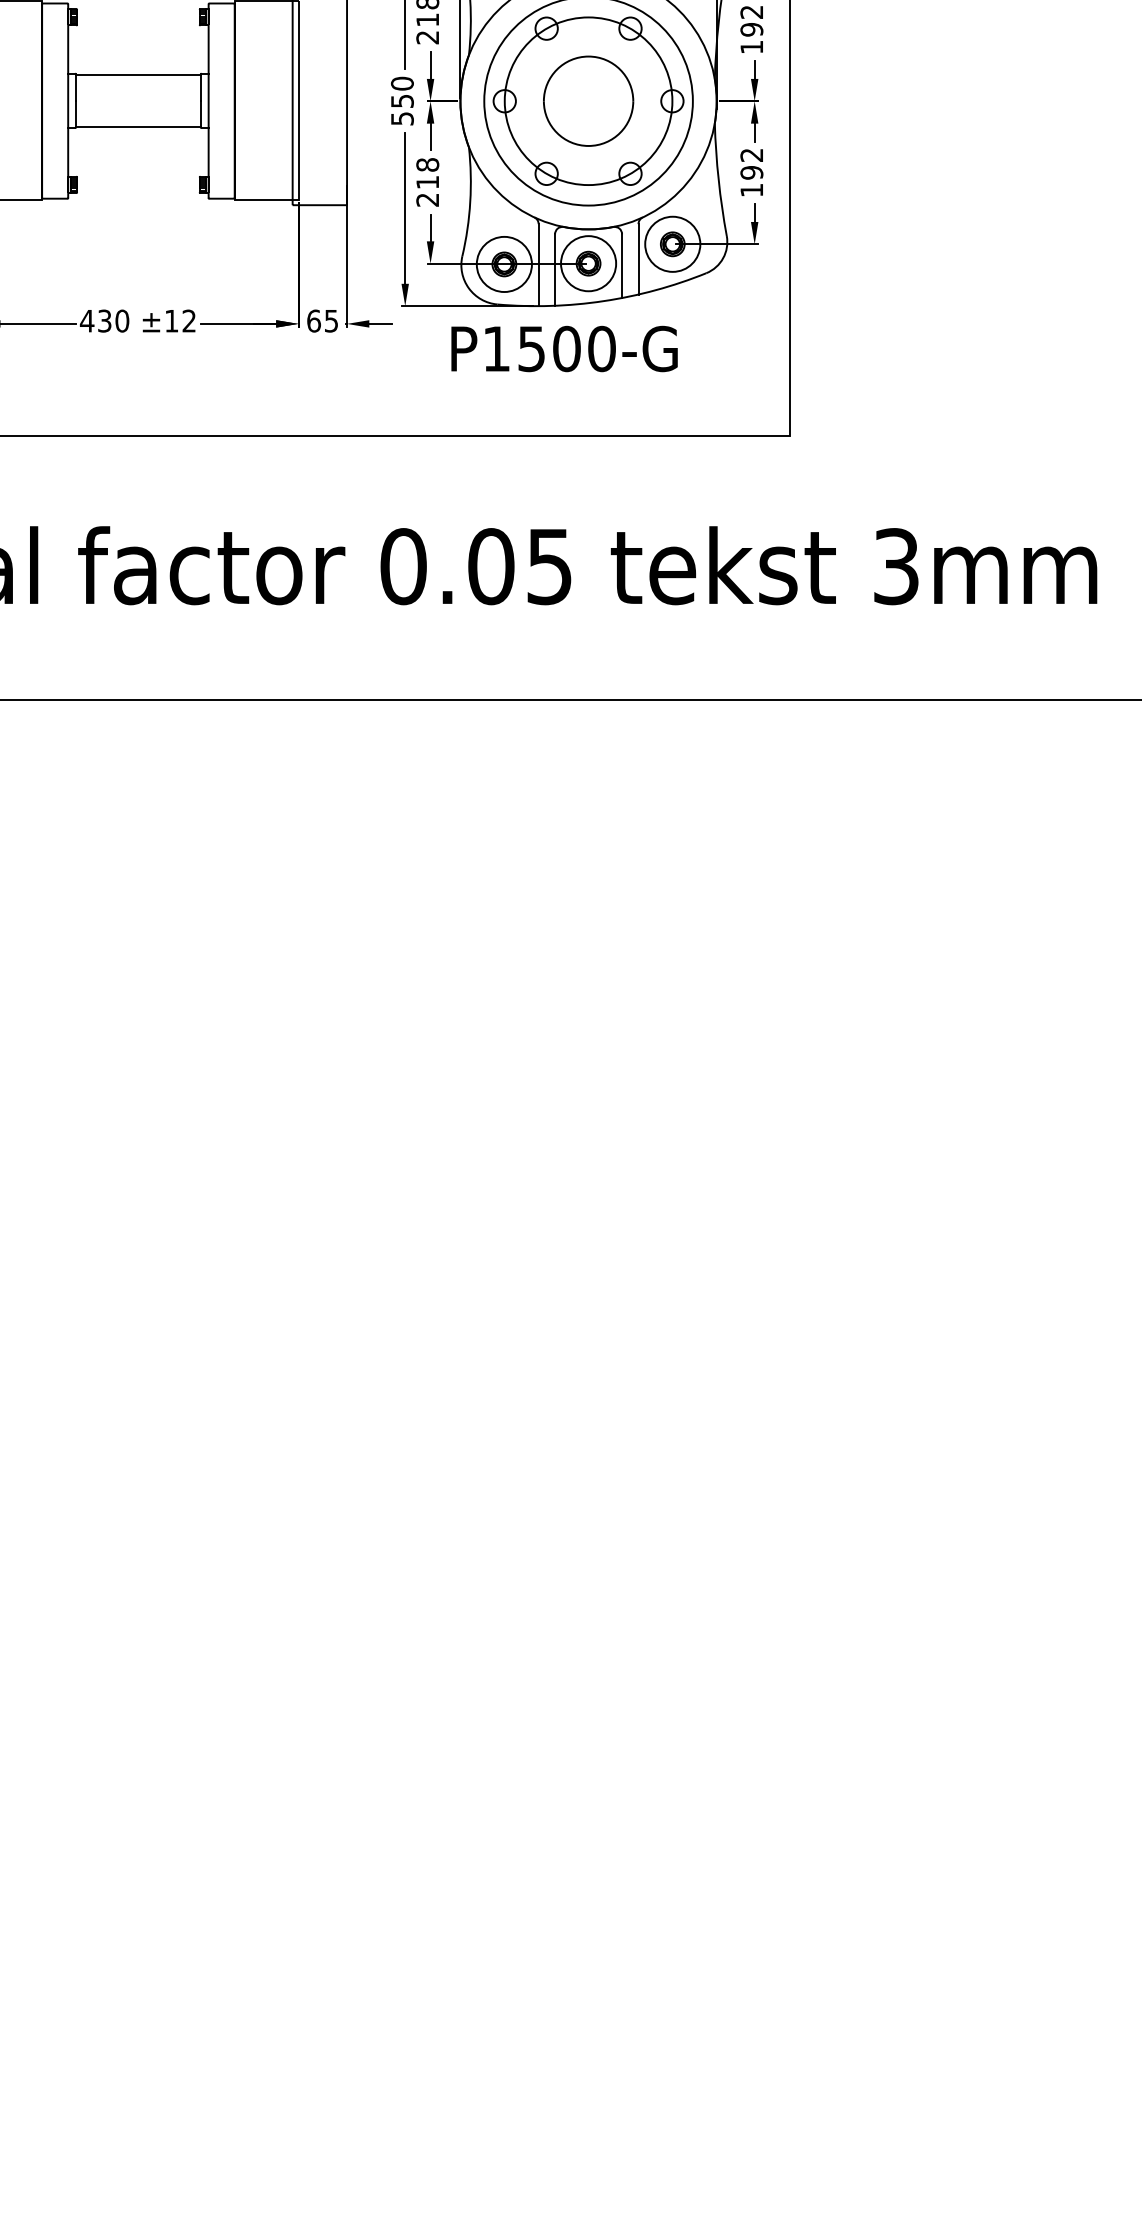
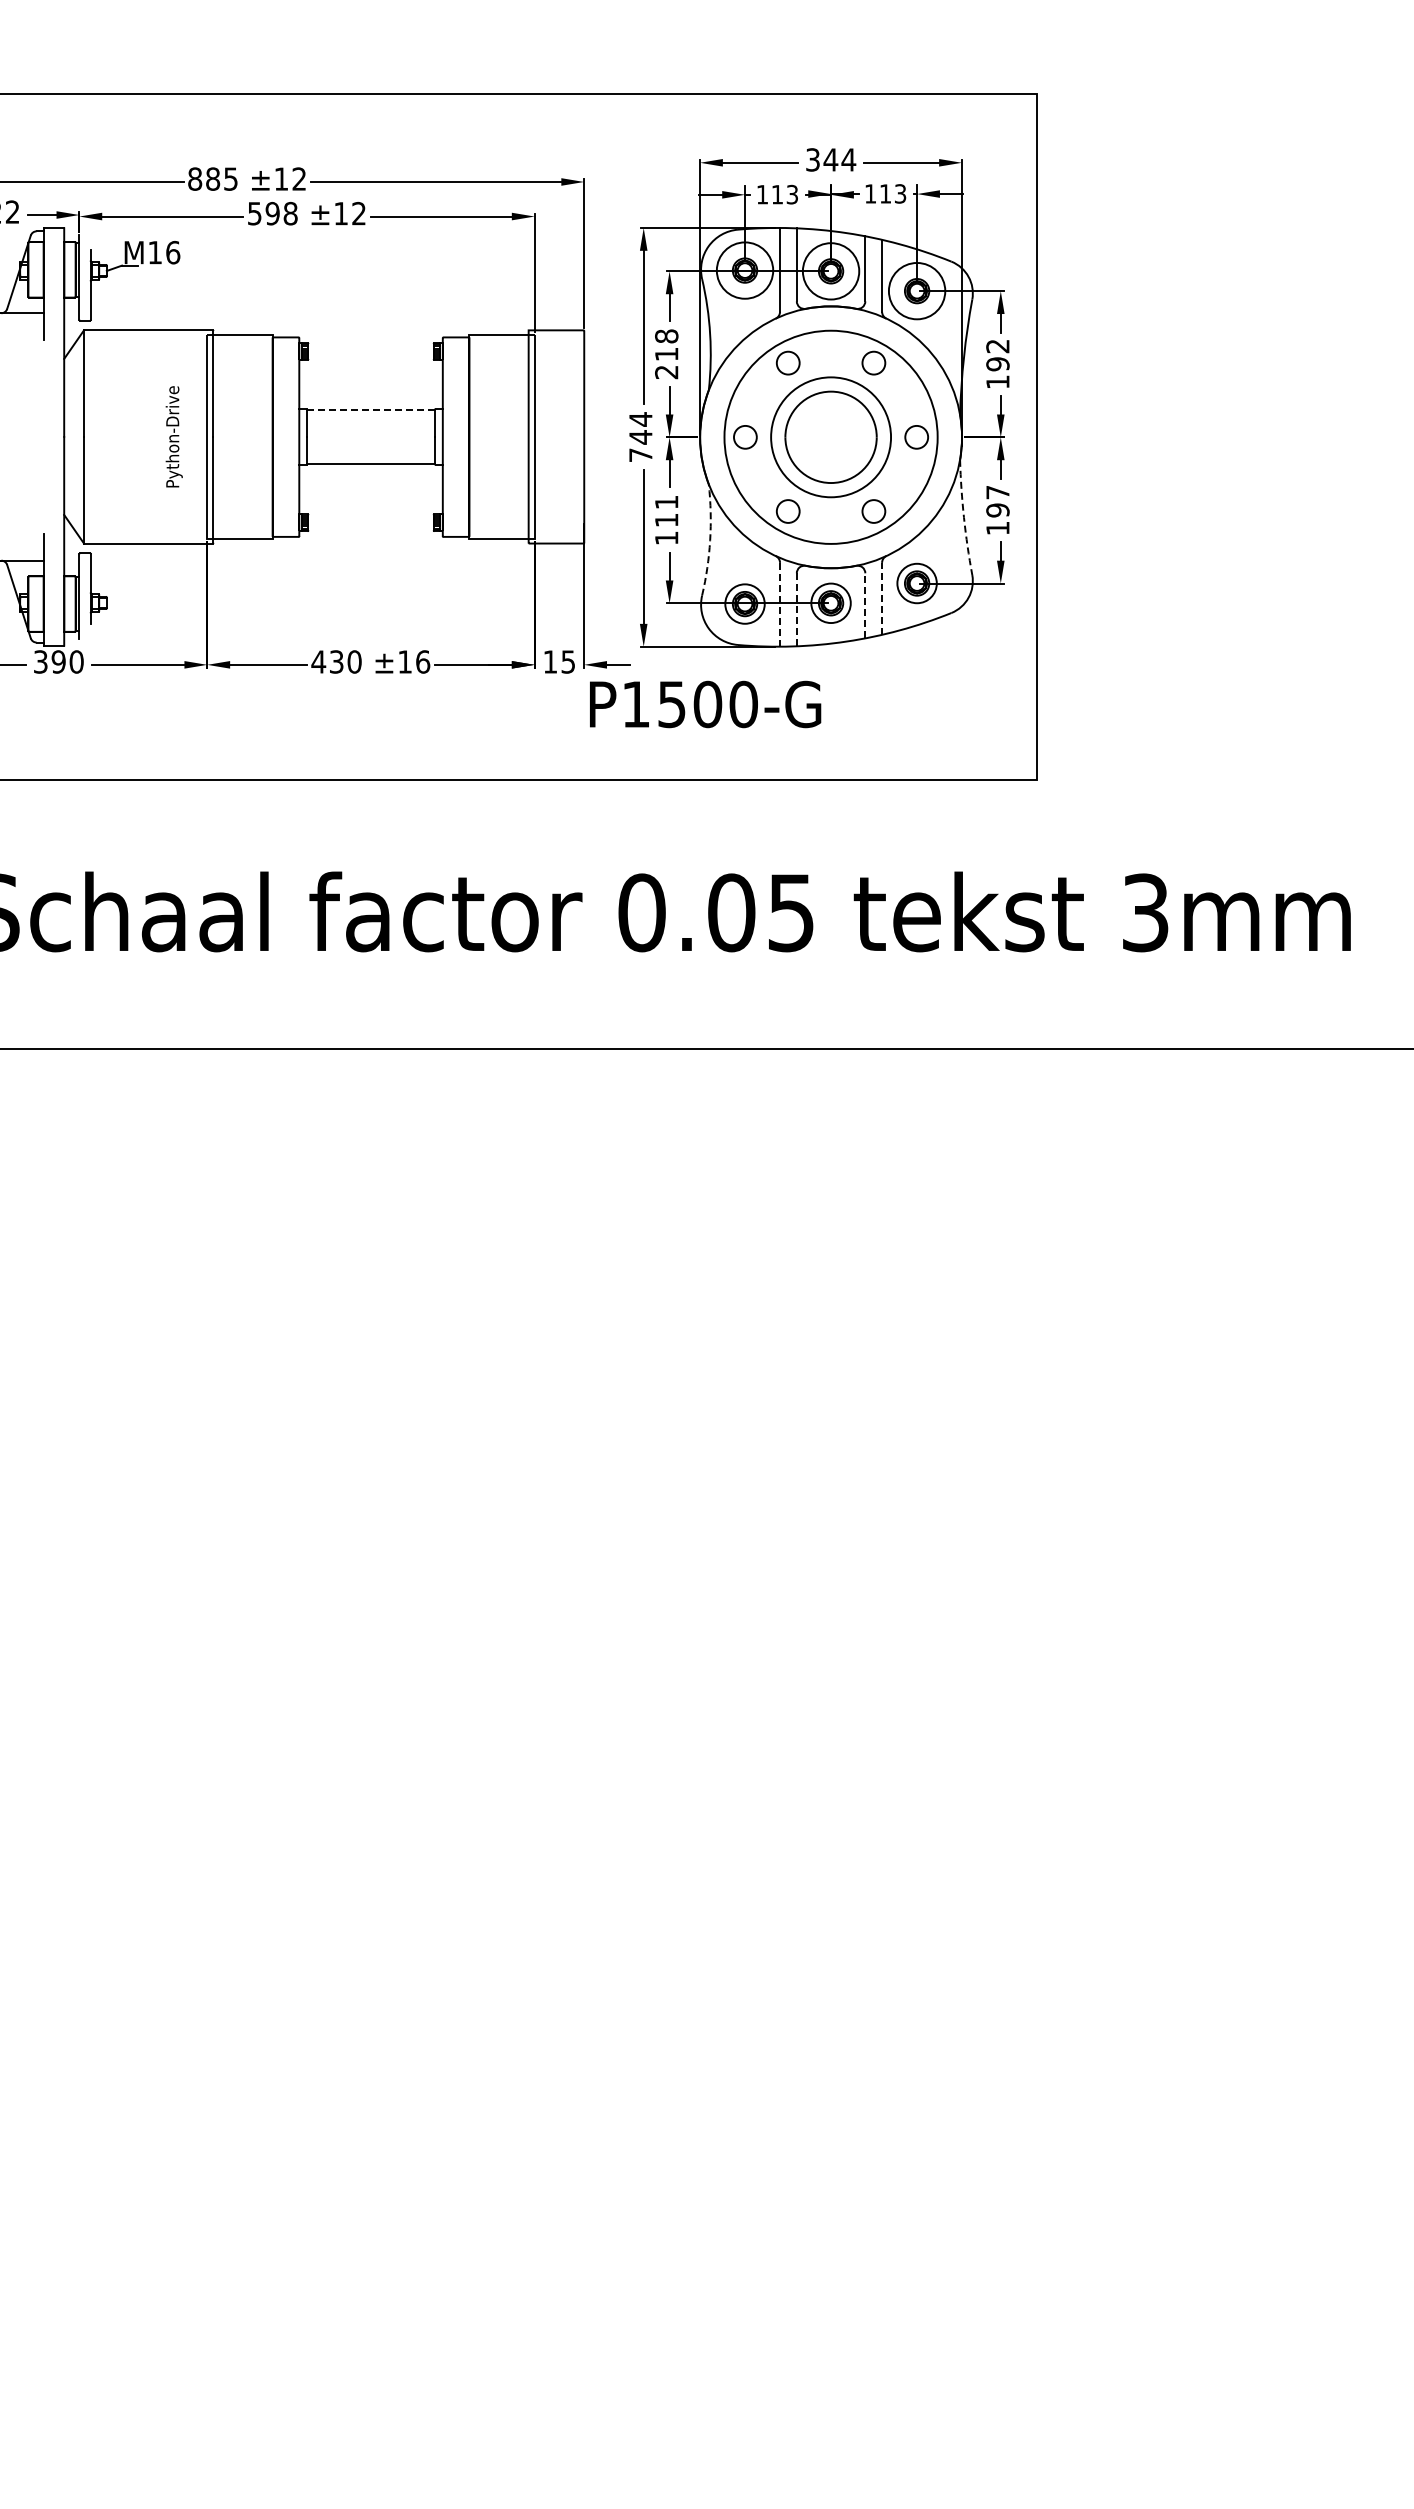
line: (138, 75) -> (371, 410), solid -> dashed
text: (402, 100) -> (640, 436), 550 -> 744
circle: (588, 100) -> (830, 436), size x0.7
text: (751, 155) -> (997, 492), 192 -> 197
arc: (719, 179) -> (964, 517), solid -> dashed
text: (427, 182) -> (666, 520), 218 -> 111
arc: (470, 202) -> (710, 540), solid -> dashed
circle: (672, 244) -> (916, 583), size x0.7
line: (638, 258) -> (882, 598), solid -> dashed
circle: (503, 263) -> (744, 603), size x0.7
circle: (588, 263) -> (830, 603), size x0.7
line: (539, 264) -> (780, 604), solid -> dashed
line: (622, 265) -> (865, 605), solid -> dashed
line: (554, 269) -> (796, 609), solid -> dashed
text: (189, 320) -> (423, 661), ±12 -> ±16
text: (314, 320) -> (550, 661), 65 -> 15
text: (564, 349) -> (705, 704), moved

